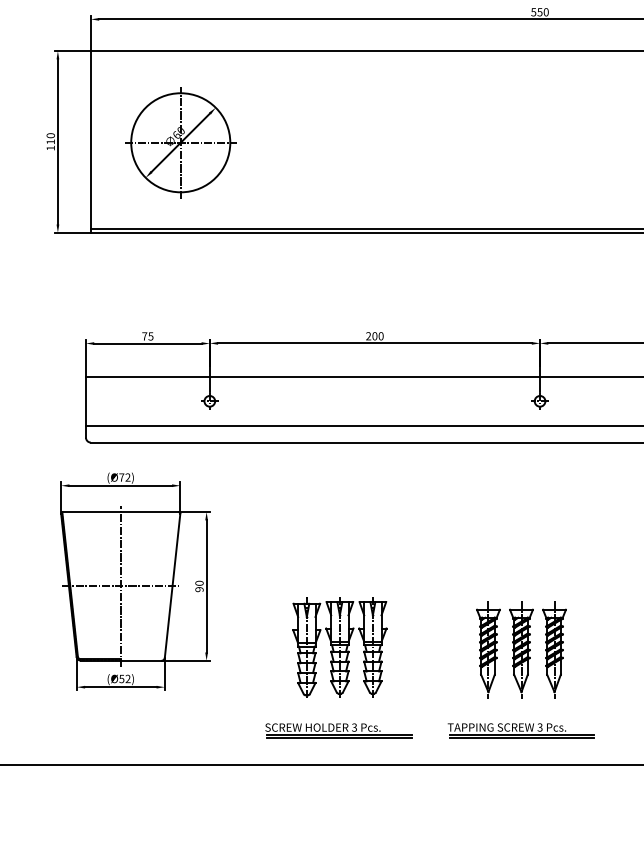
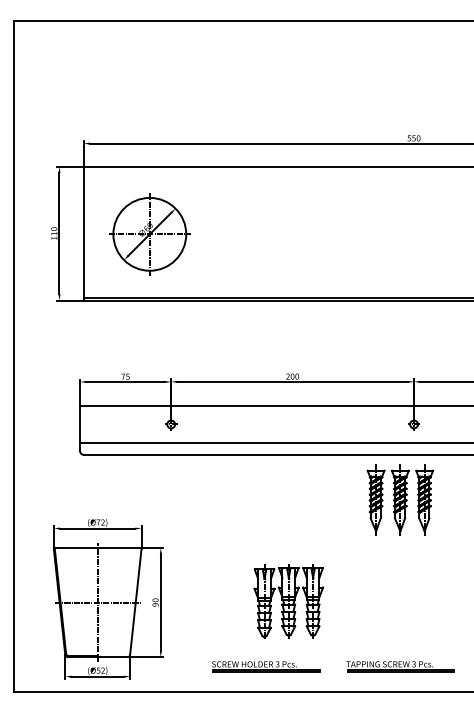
part: (135, 582) -> (108, 599), moved
part: (339, 647) -> (288, 601), moved
part: (521, 650) -> (400, 500), moved

